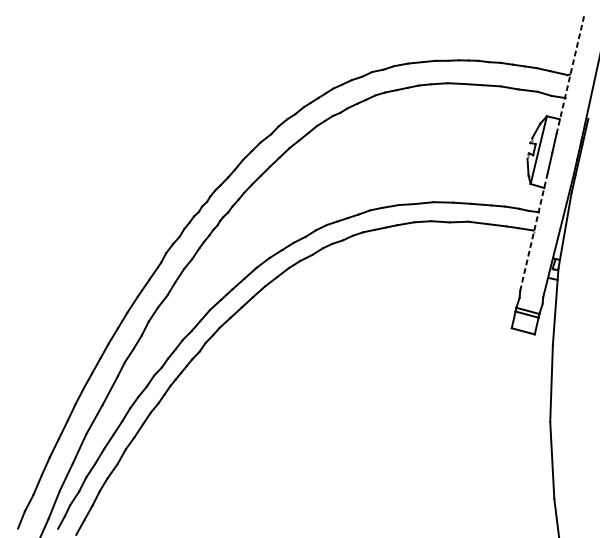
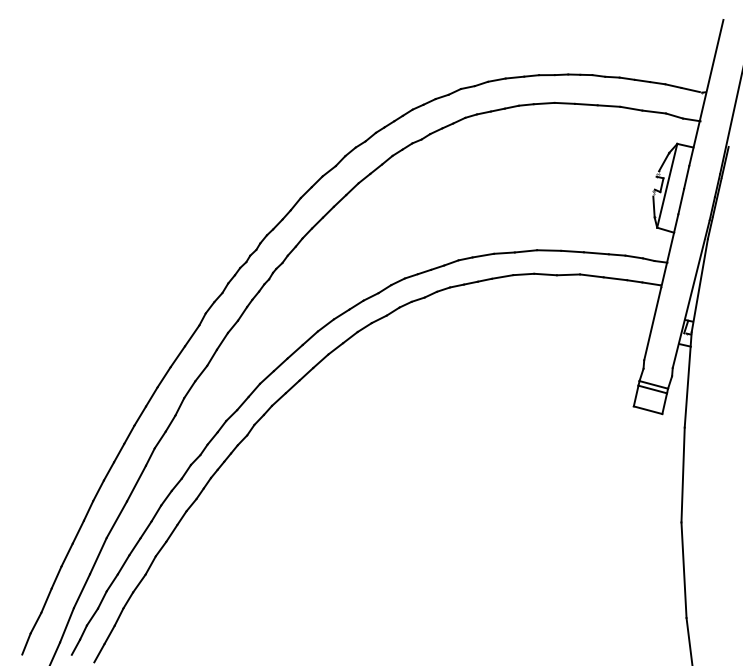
line: (570, 74) -> (706, 92), dashed -> solid
line: (534, 232) -> (661, 287), dashed -> solid

